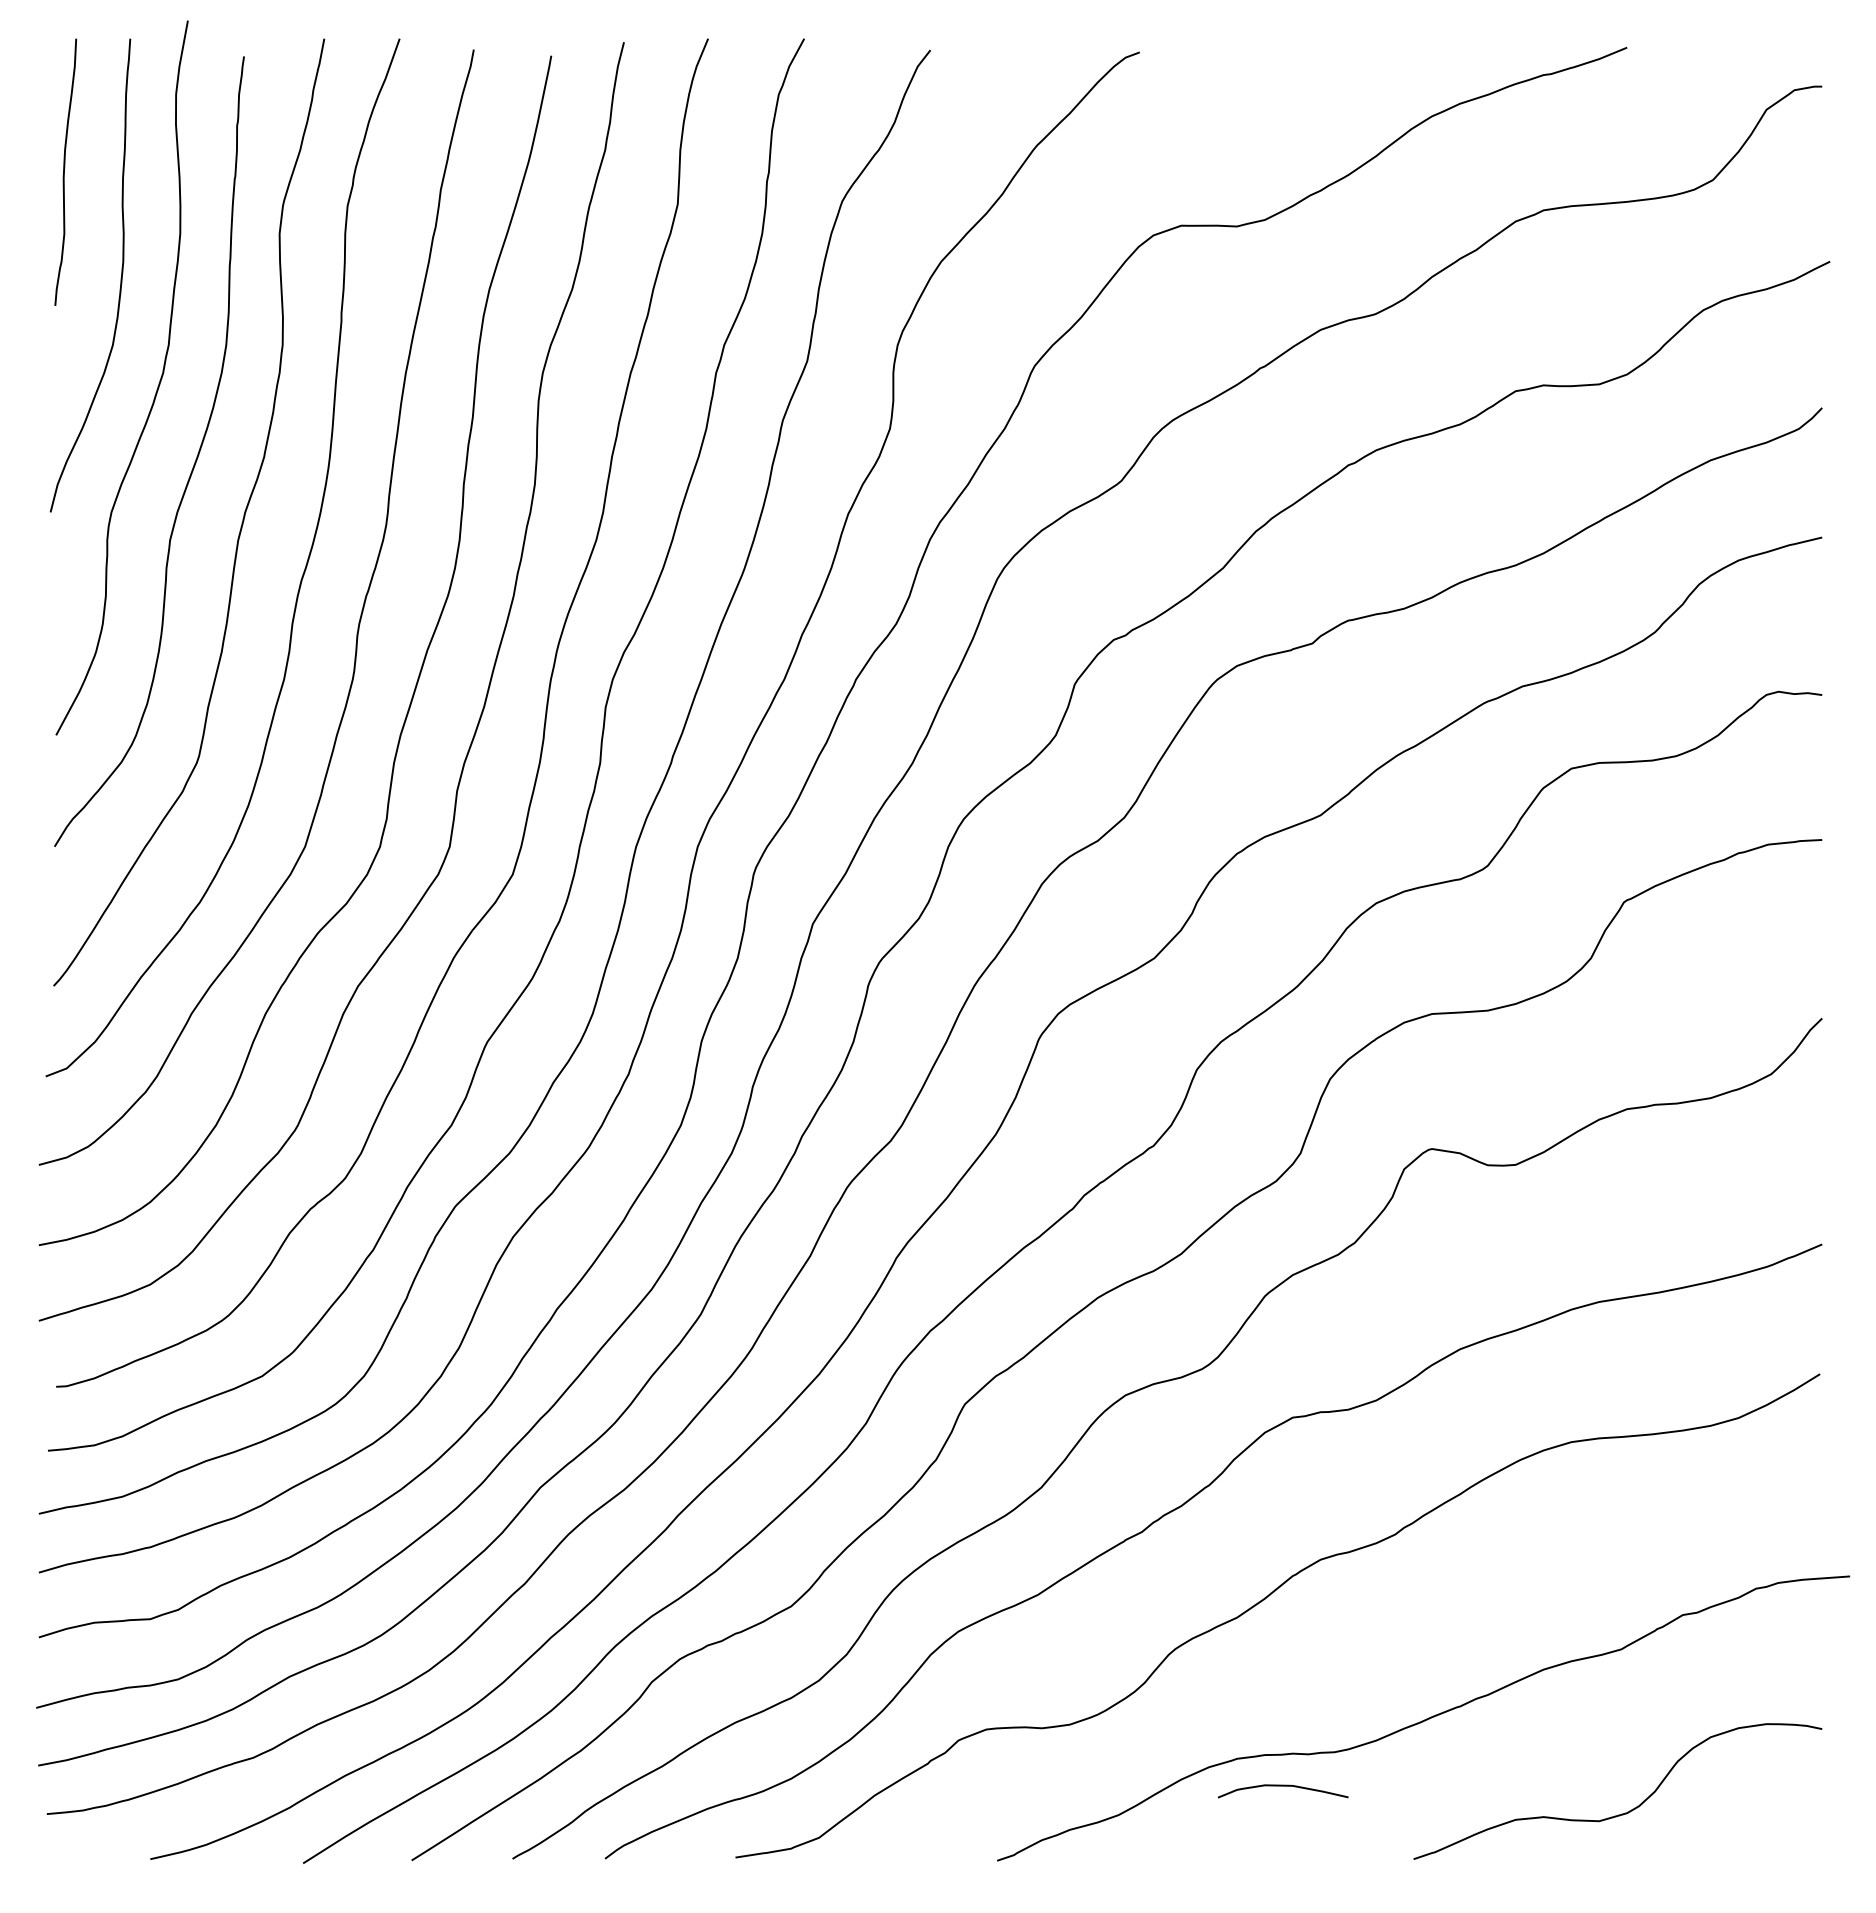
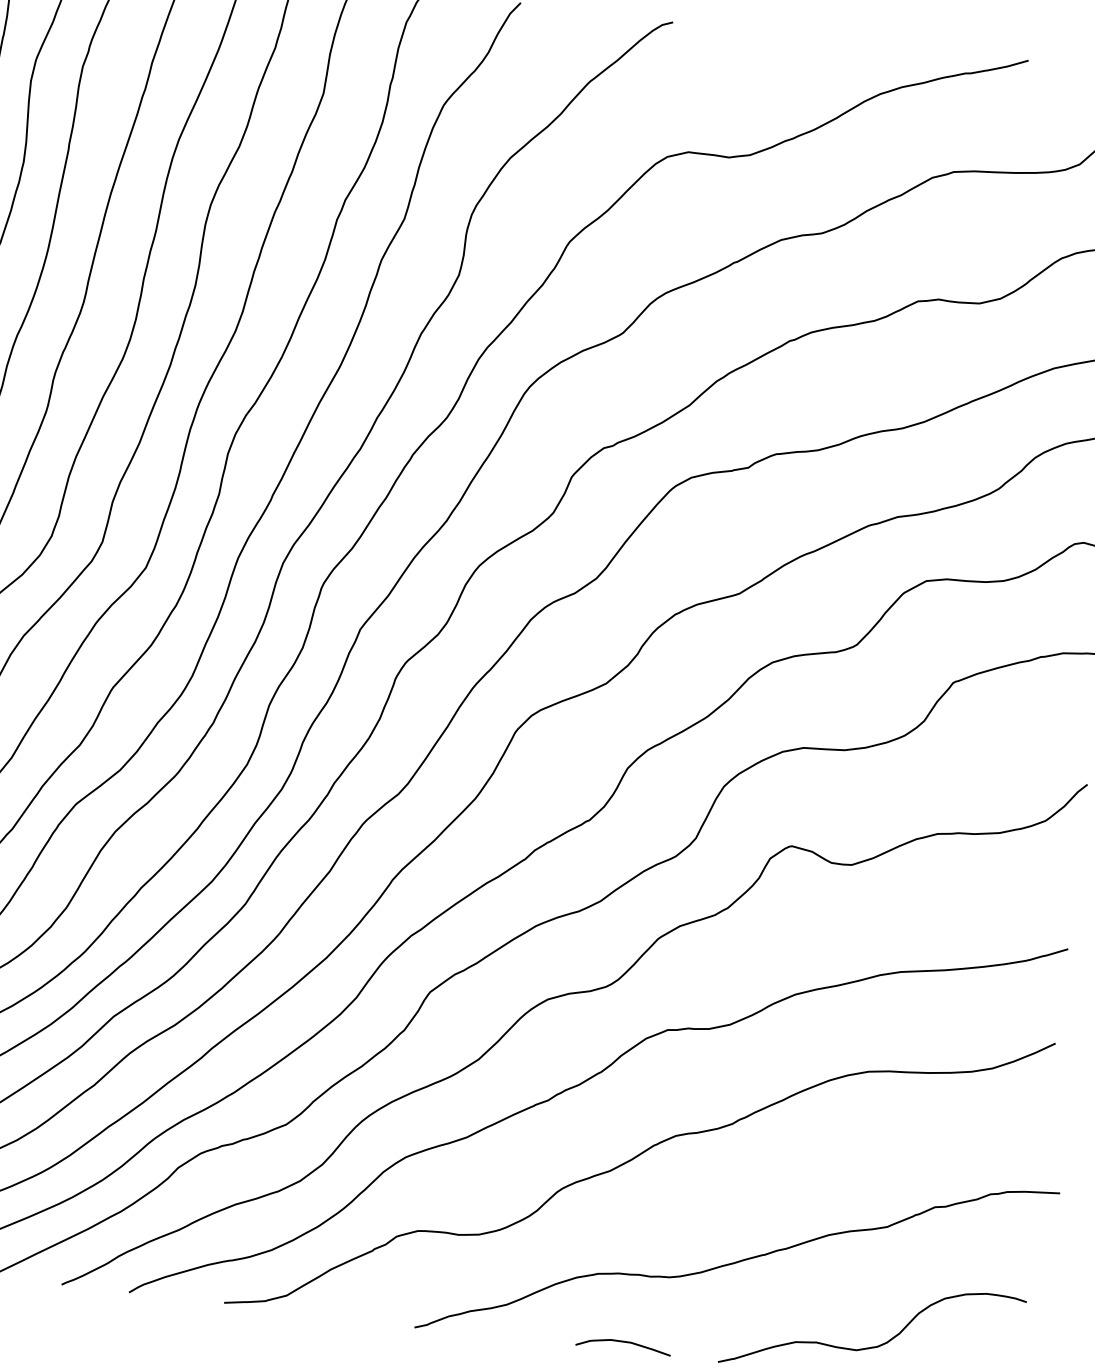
curve: (1283, 1786) -> (624, 1342), moved

